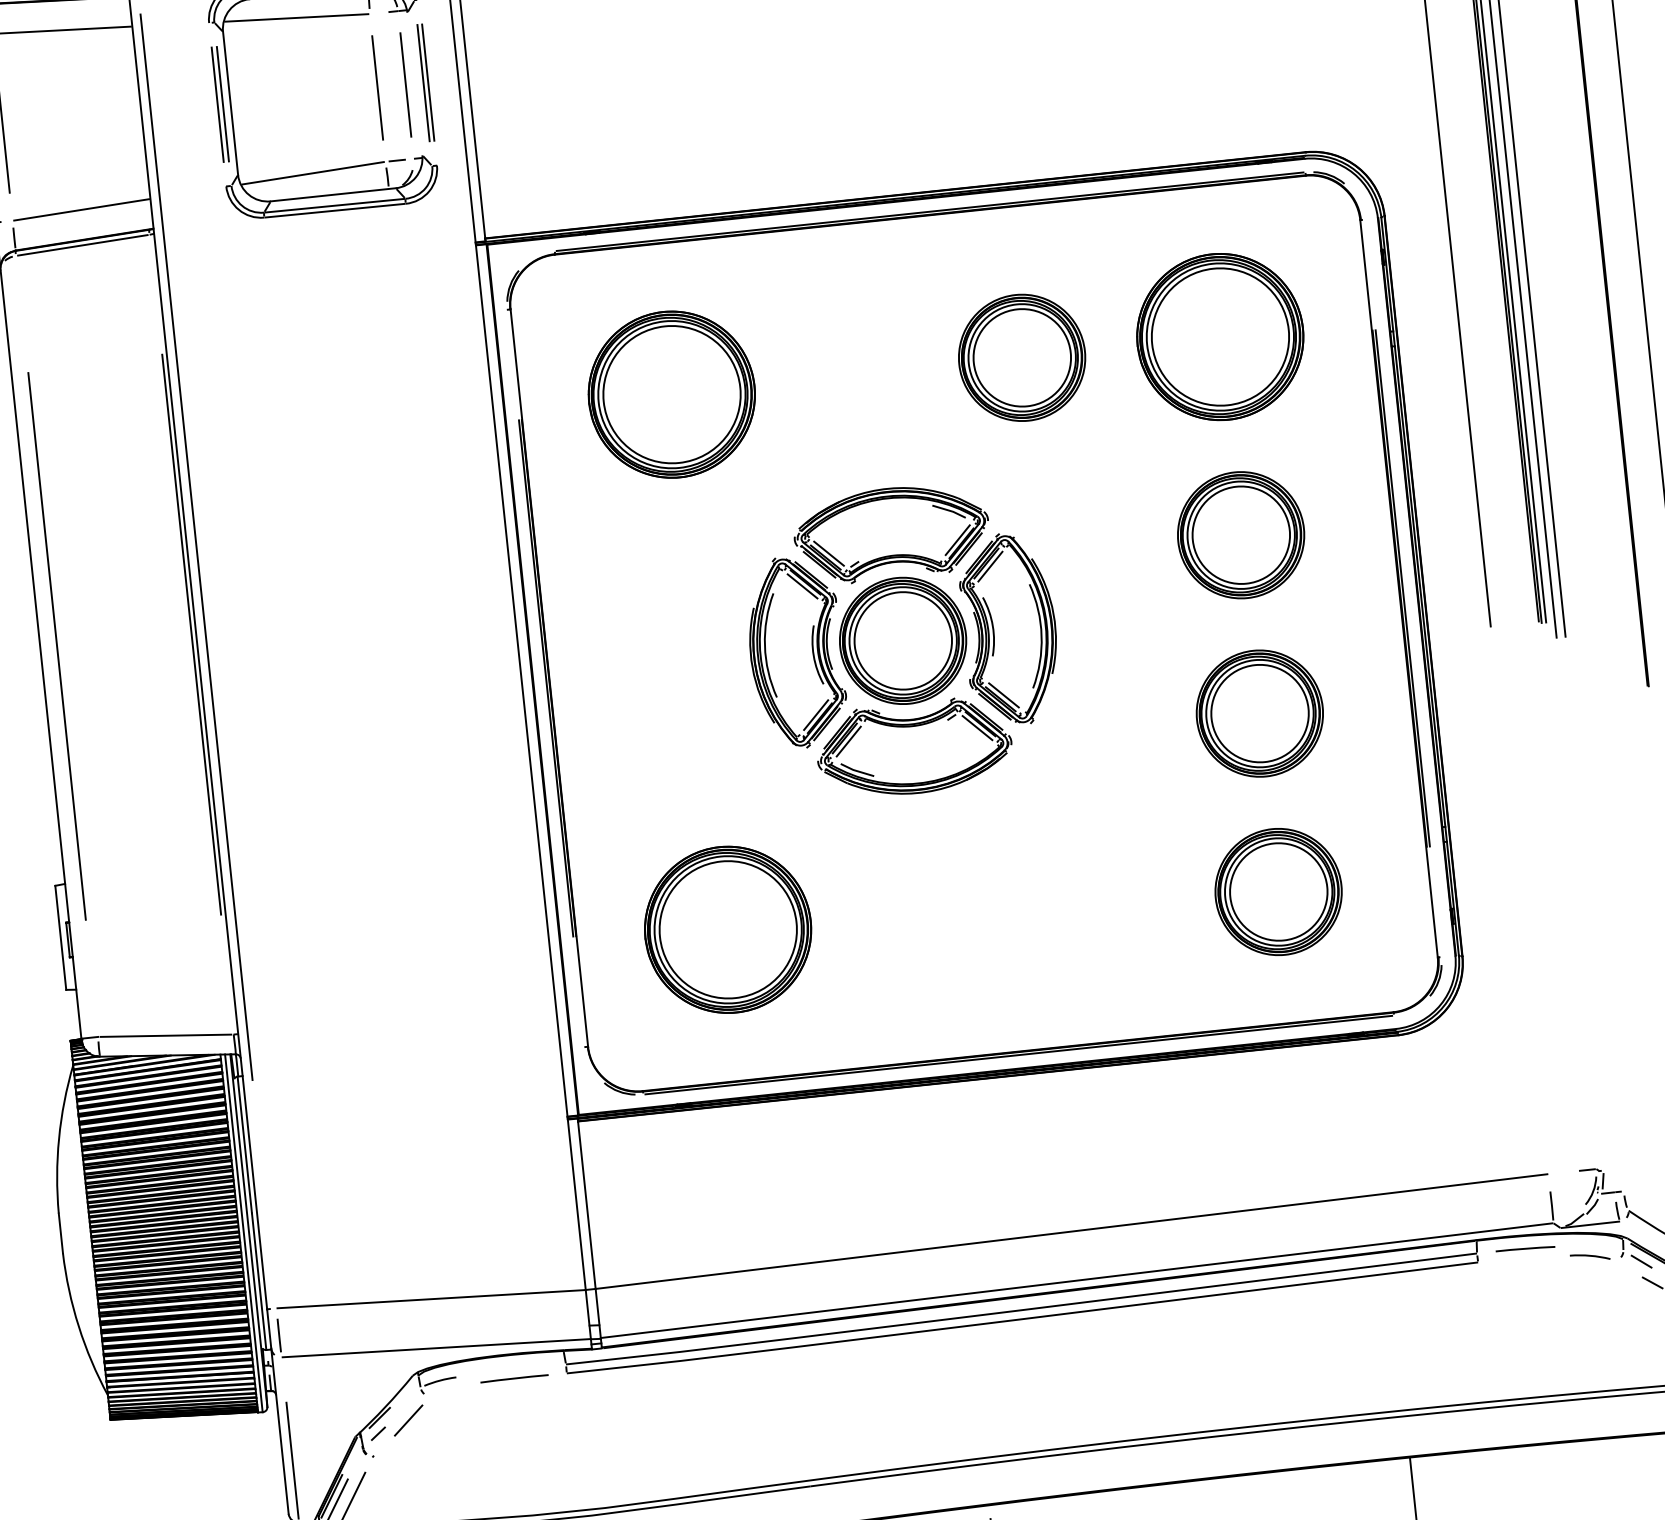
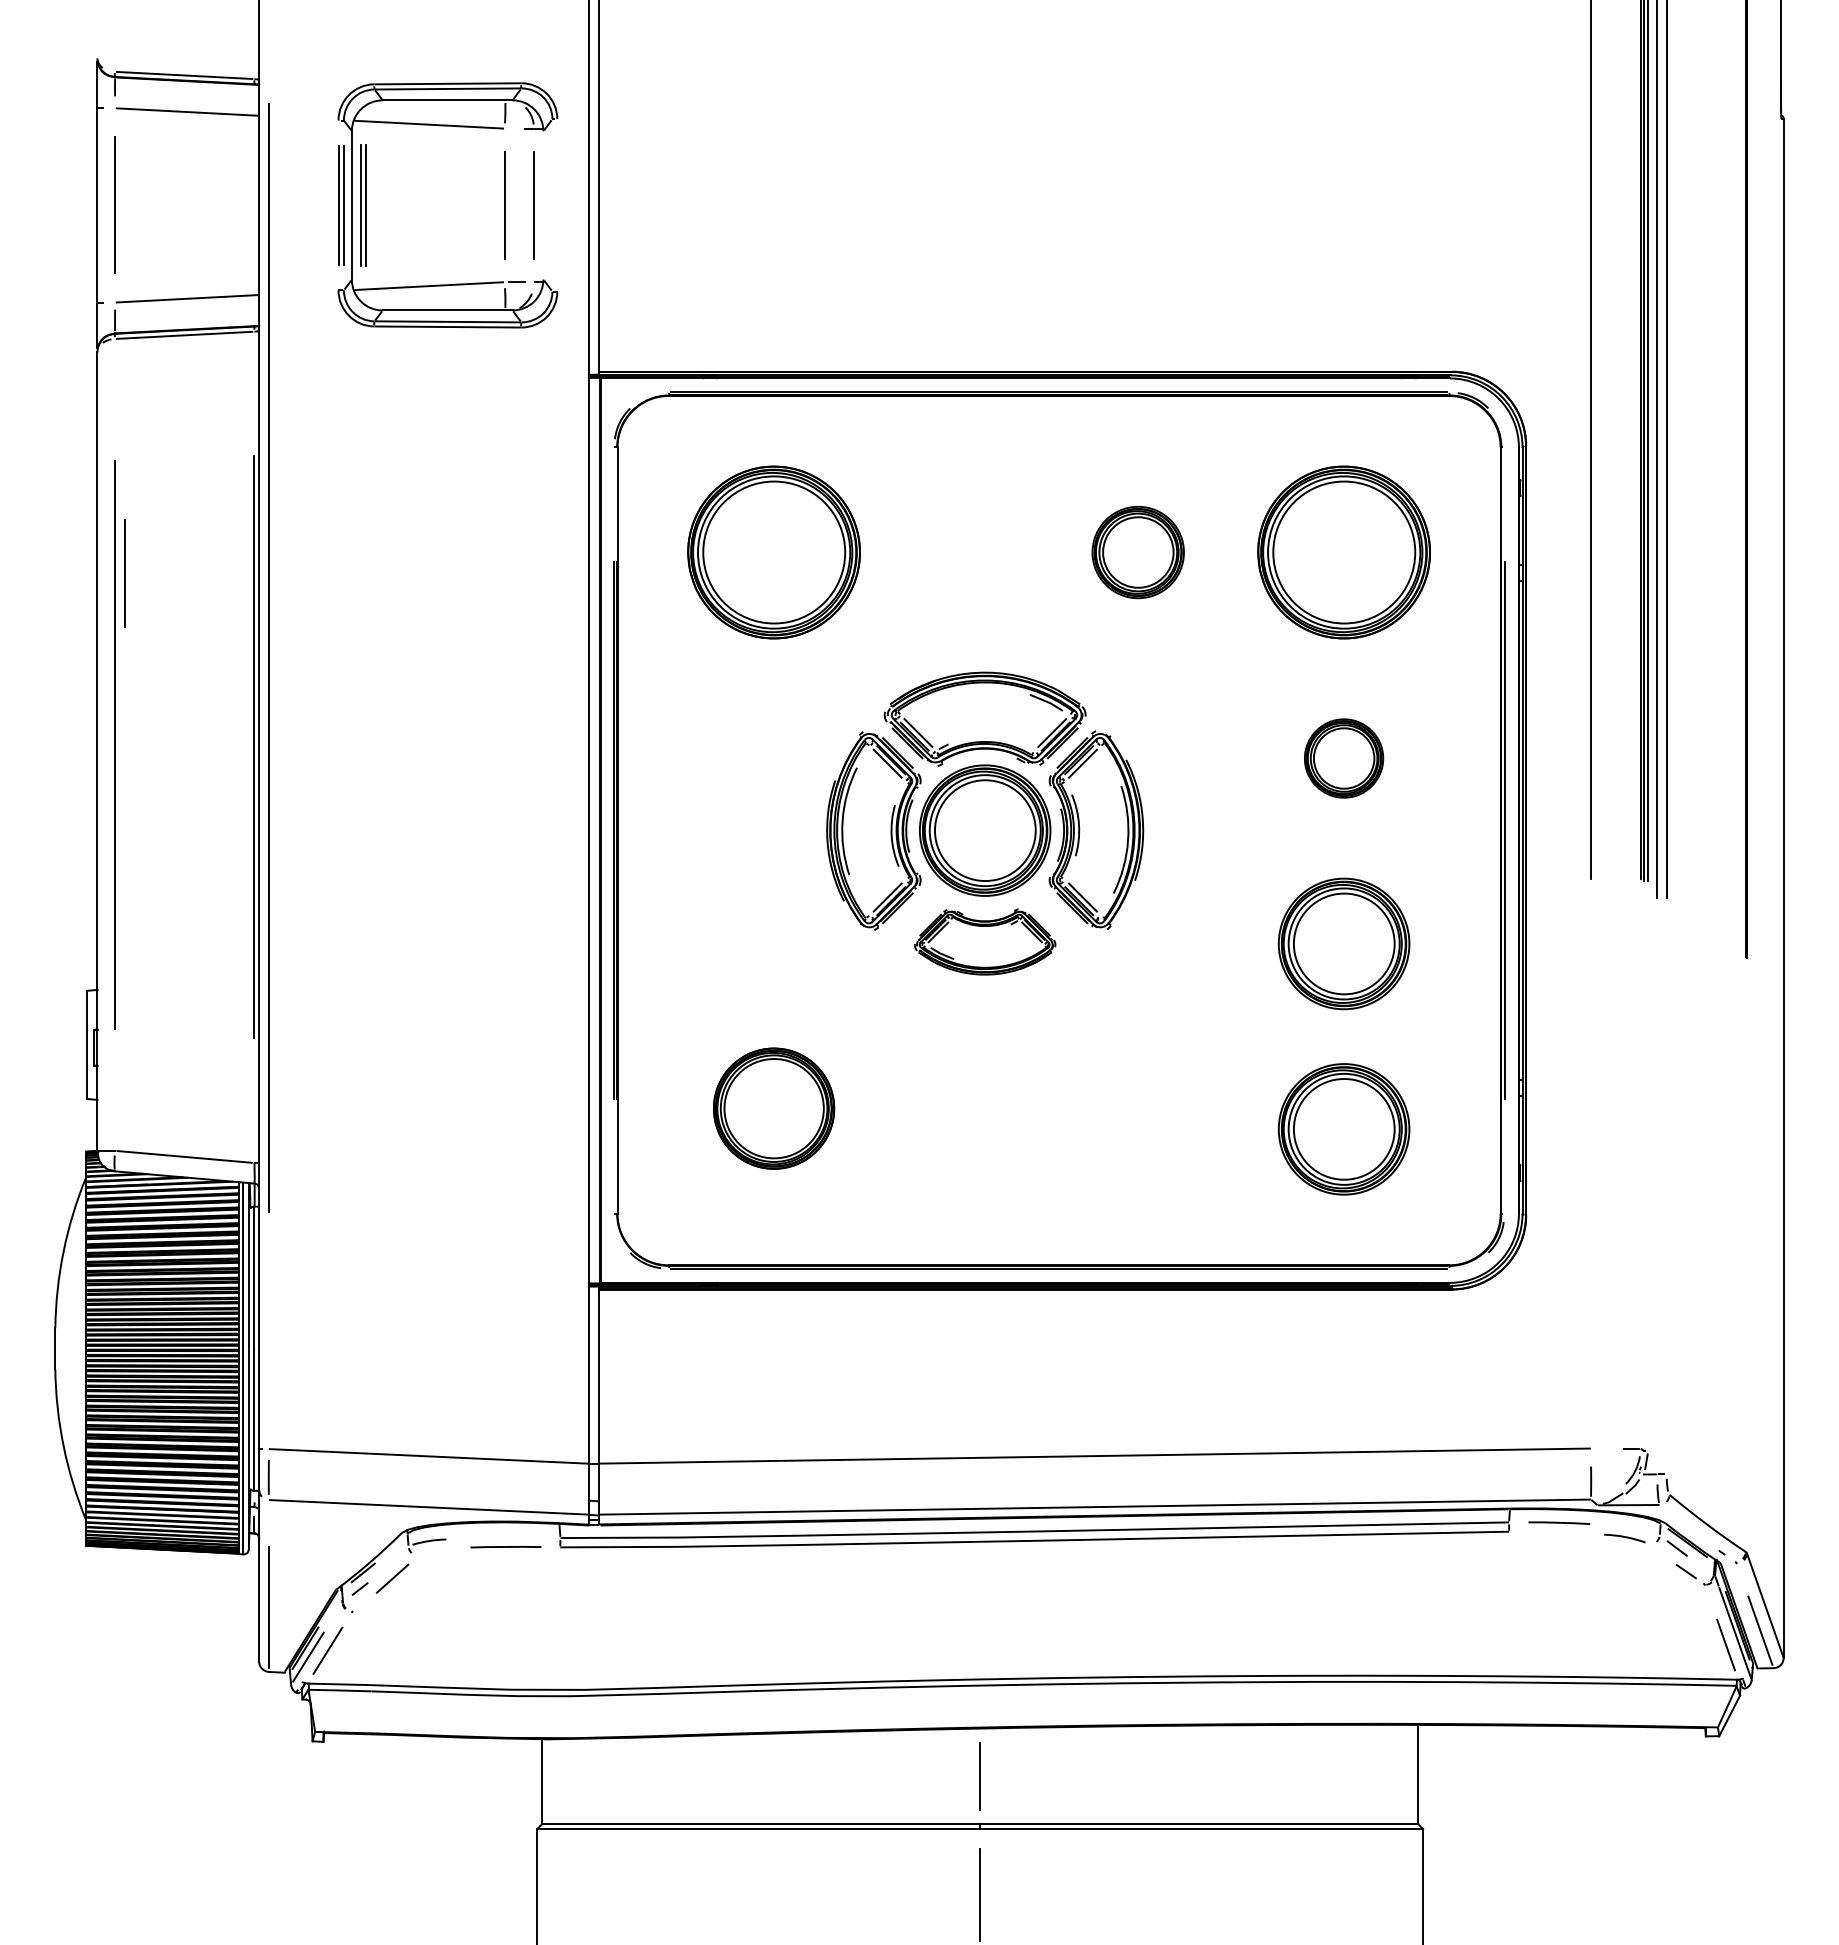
part: (425, 83) -> (363, 205), moved
part: (1022, 357) -> (1138, 552), size x0.7
line: (49, 480) -> (124, 573), added
part: (1240, 535) -> (1343, 758), size x0.6
part: (913, 747) -> (984, 941), size x0.7
part: (727, 929) -> (773, 1108), size x0.7

